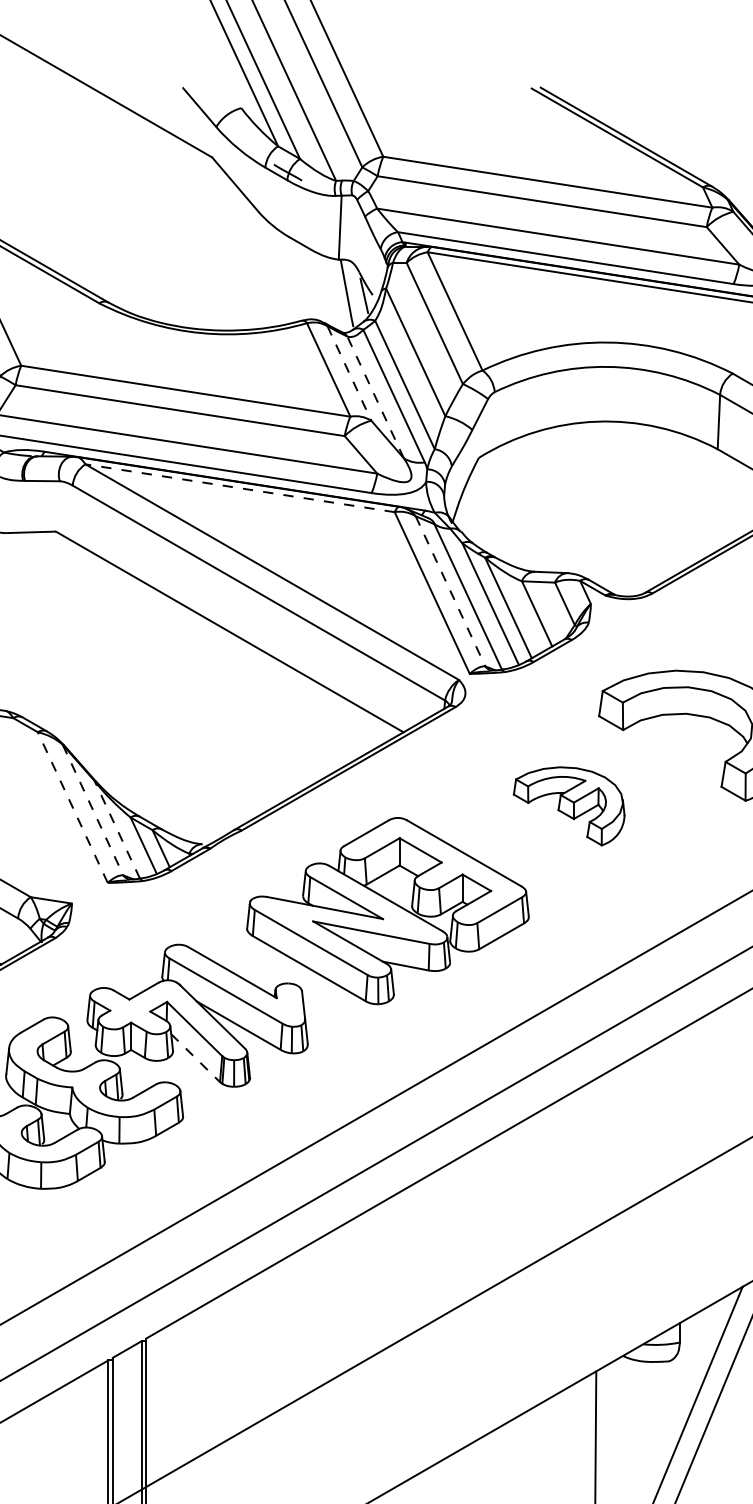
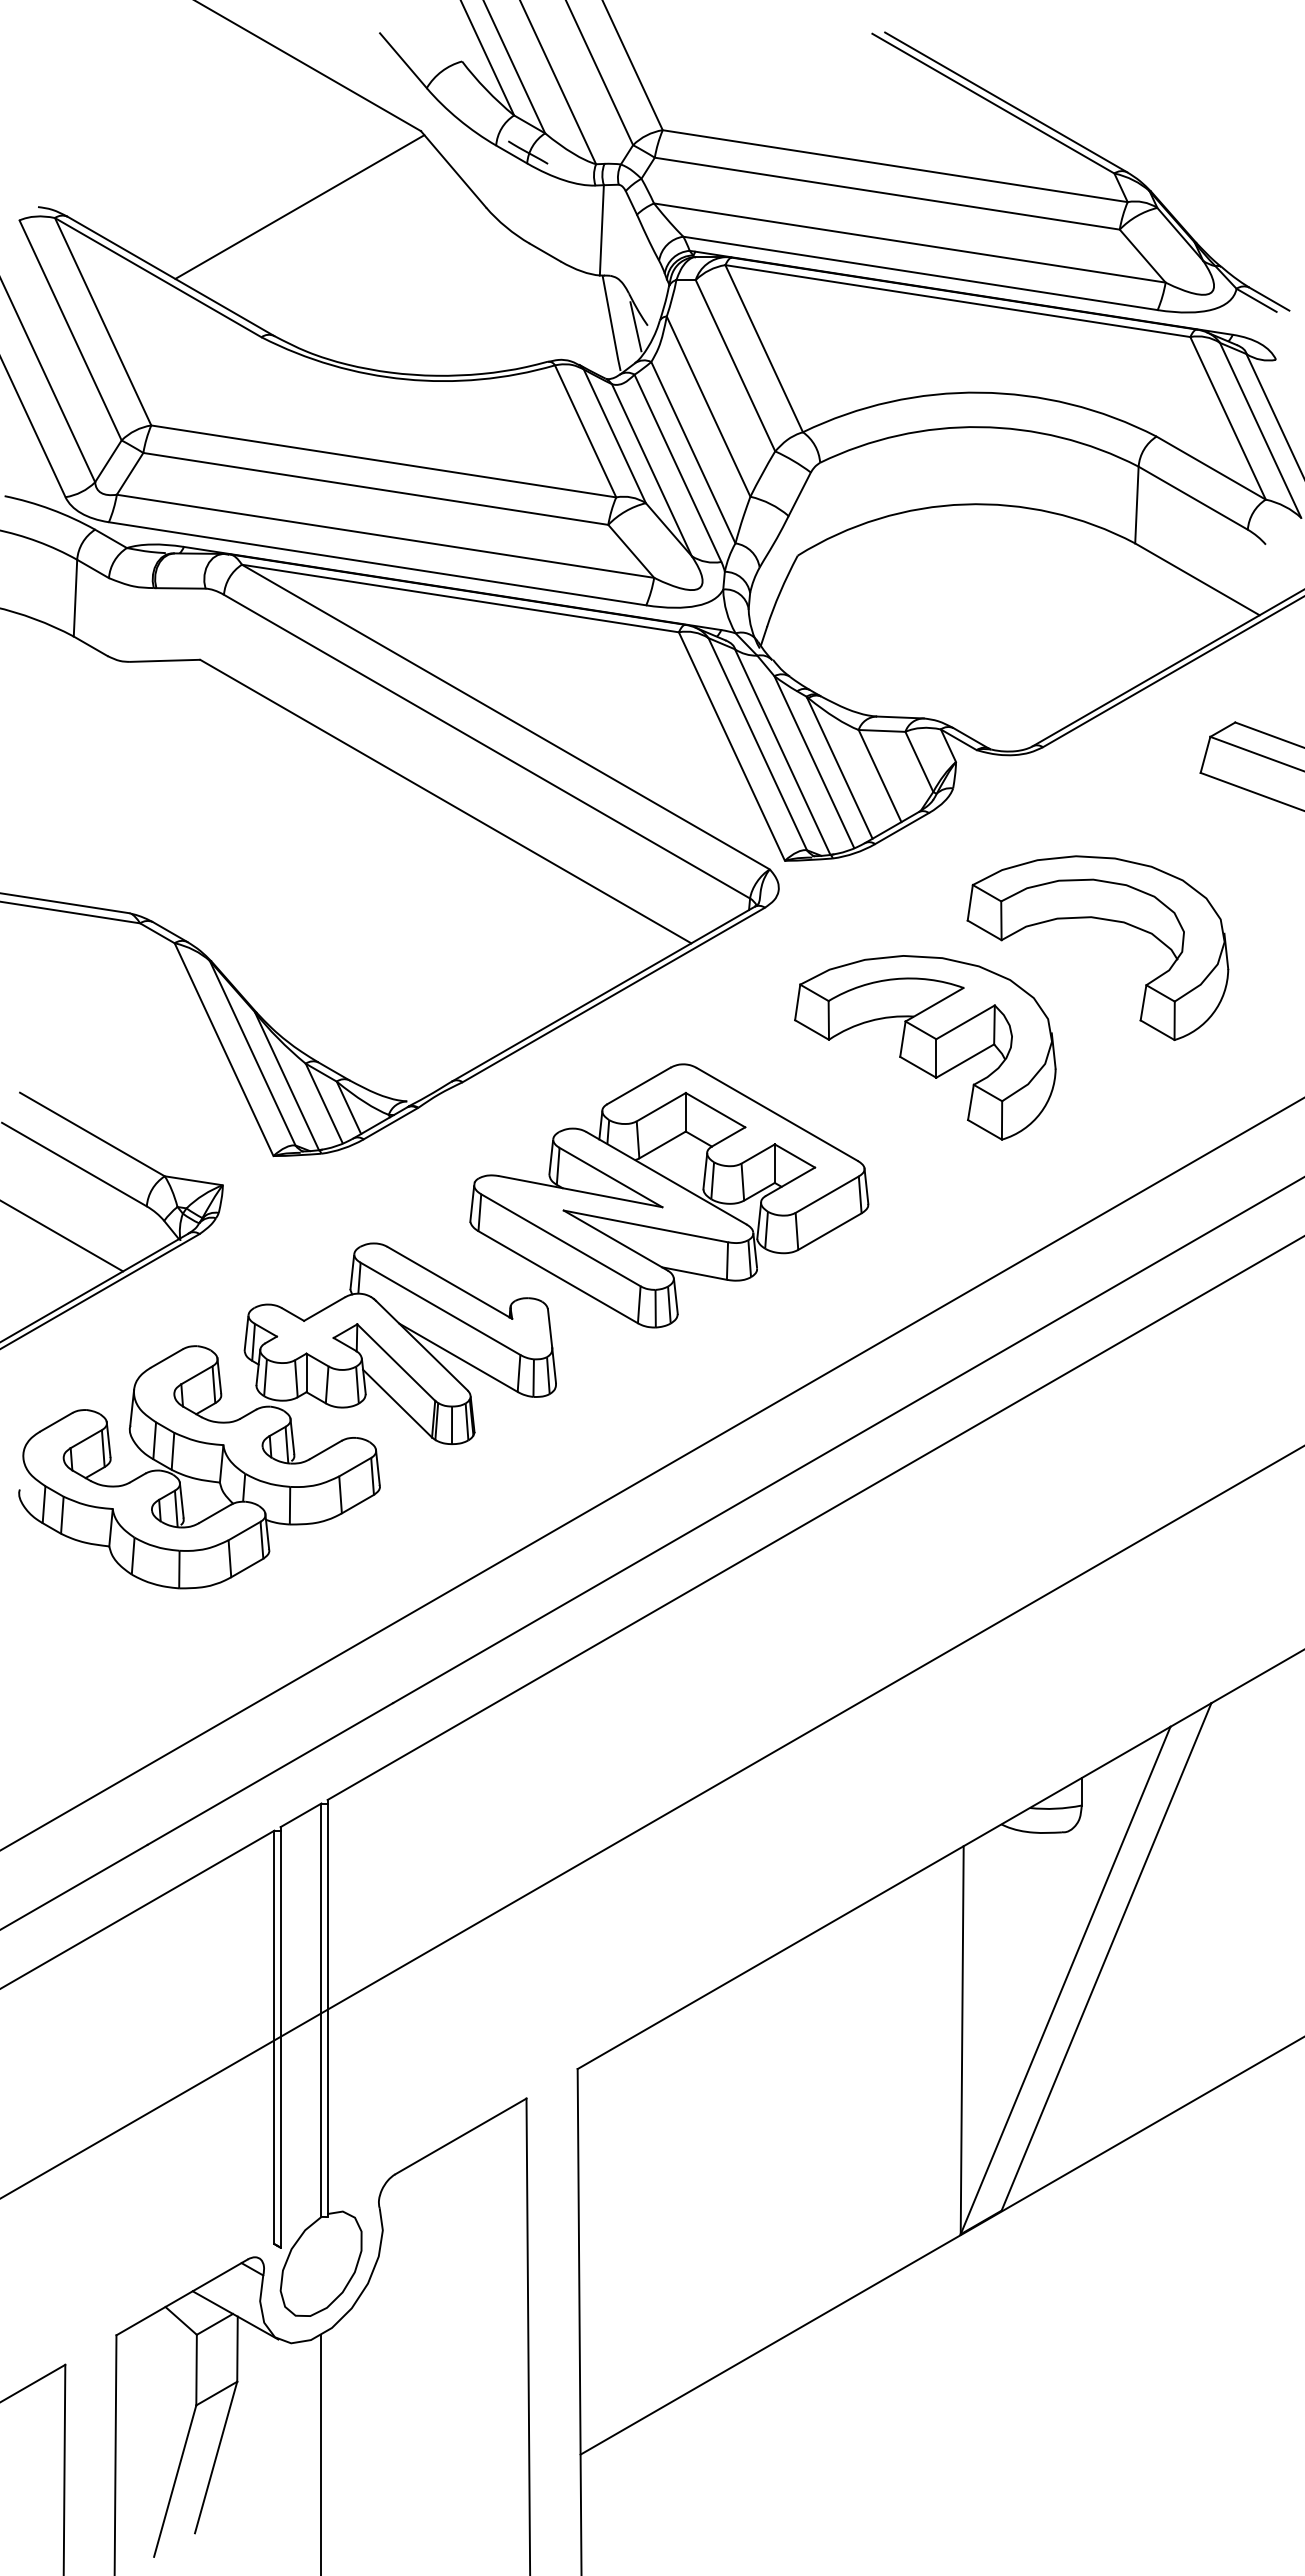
line: (126, 210) -> (299, 206), added
line: (349, 373) -> (614, 436), dashed -> solid
line: (375, 397) -> (651, 470), dashed -> solid
line: (239, 488) -> (459, 598), dashed -> solid
line: (450, 591) -> (757, 744), dashed -> solid
part: (569, 806) -> (925, 1047), size x1.67
line: (72, 807) -> (223, 1049), dashed -> solid
line: (92, 810) -> (252, 1053), dashed -> solid
line: (116, 829) -> (286, 1080), dashed -> solid
line: (195, 1058) -> (397, 1404), dashed -> solid

